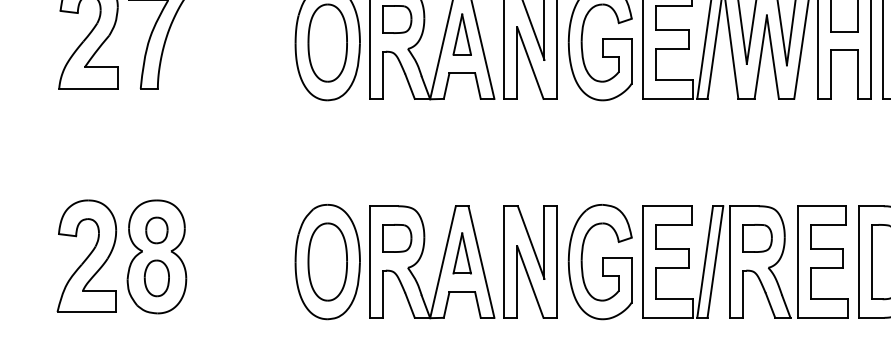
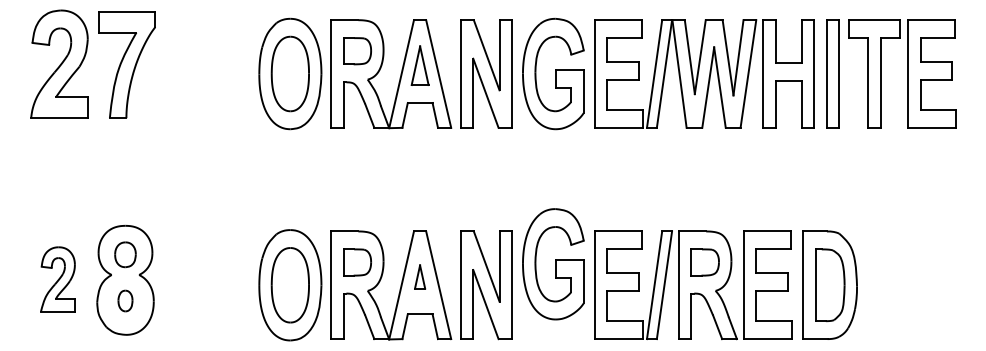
part: (461, 252) -> (419, 276), size x0.6
part: (86, 256) -> (57, 279), size x0.6
part: (600, 262) -> (553, 264), moved
part: (156, 277) -> (125, 300), size x0.6

